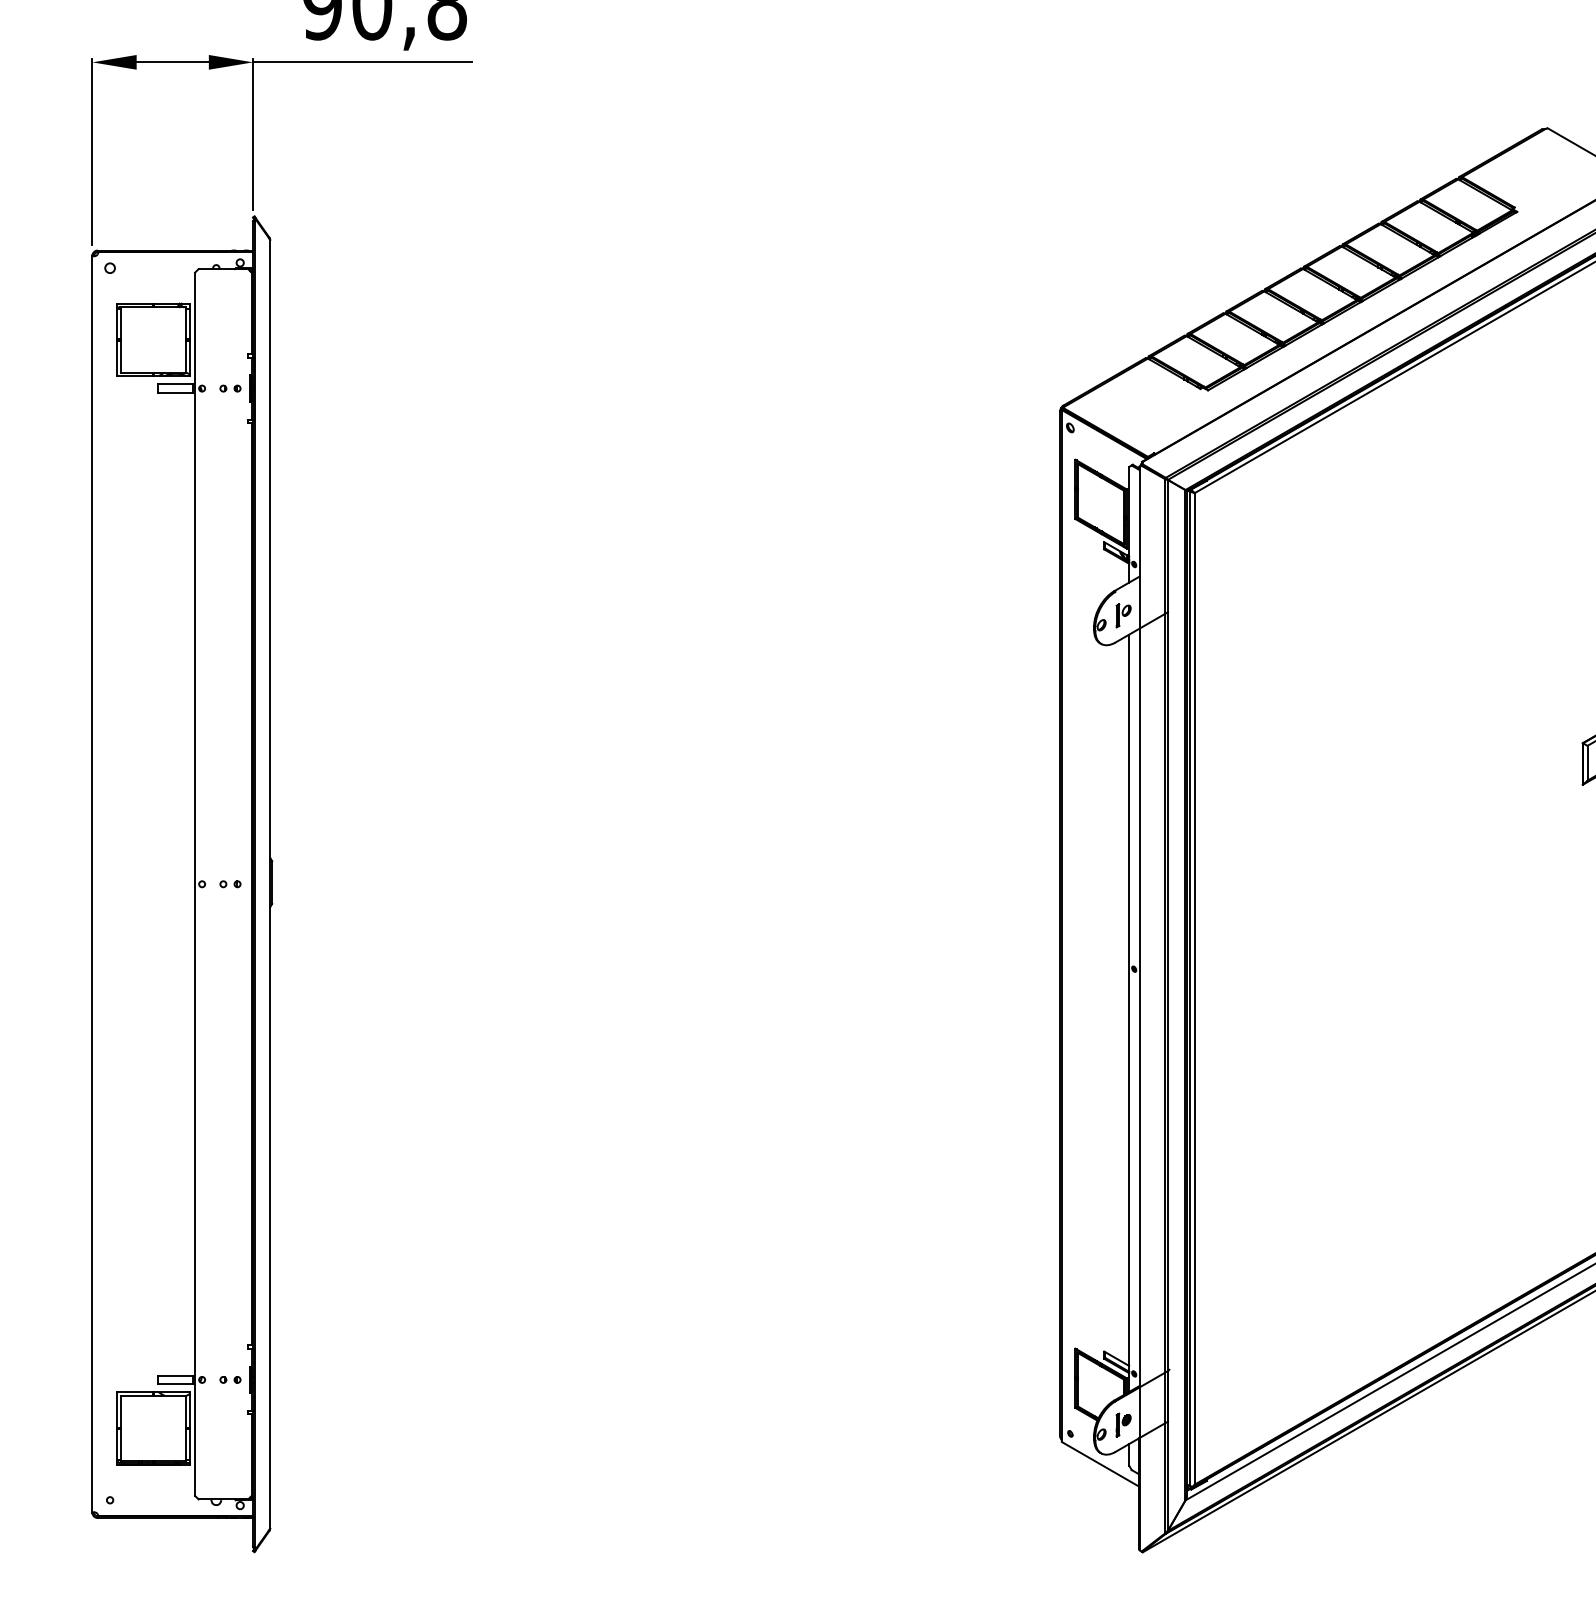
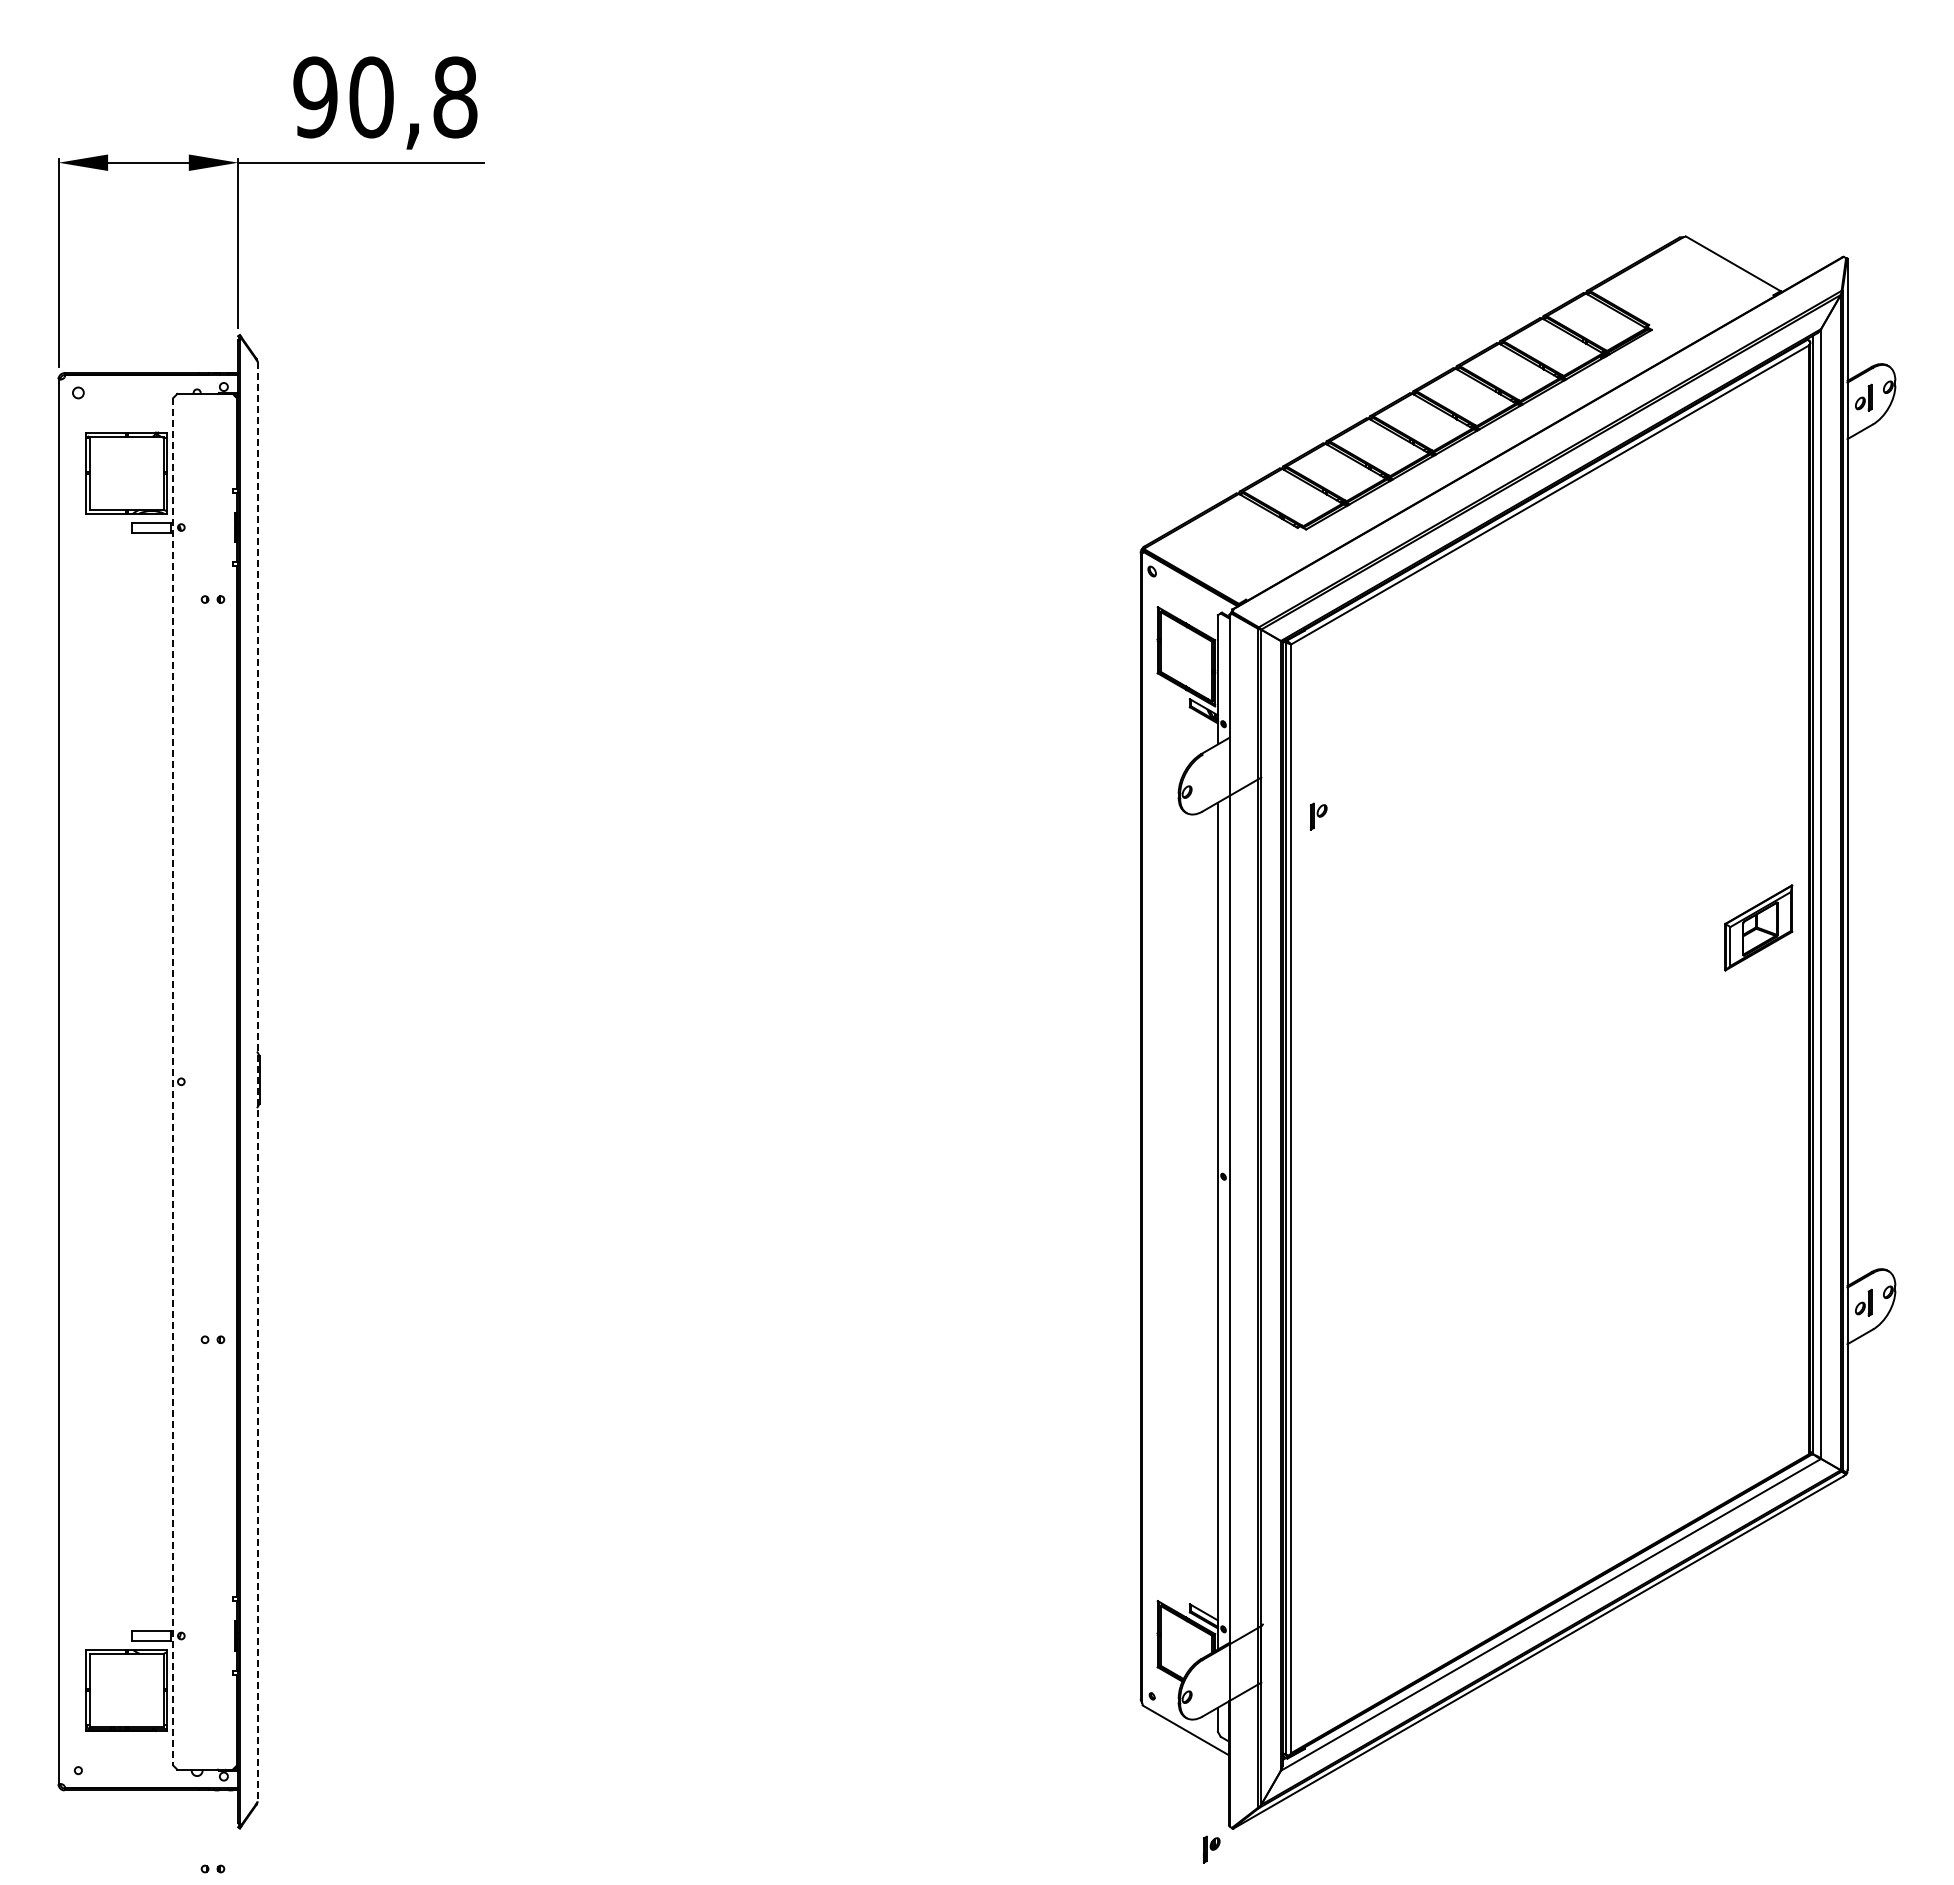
part: (230, 388) -> (212, 599), moved
part: (1123, 615) -> (1318, 816), moved
line: (195, 884) -> (173, 1081), solid -> dashed
part: (230, 884) -> (212, 1339), moved
line: (270, 884) -> (257, 1081), solid -> dashed
part: (230, 1379) -> (212, 1868), moved
part: (1123, 1425) -> (1211, 1849), moved

